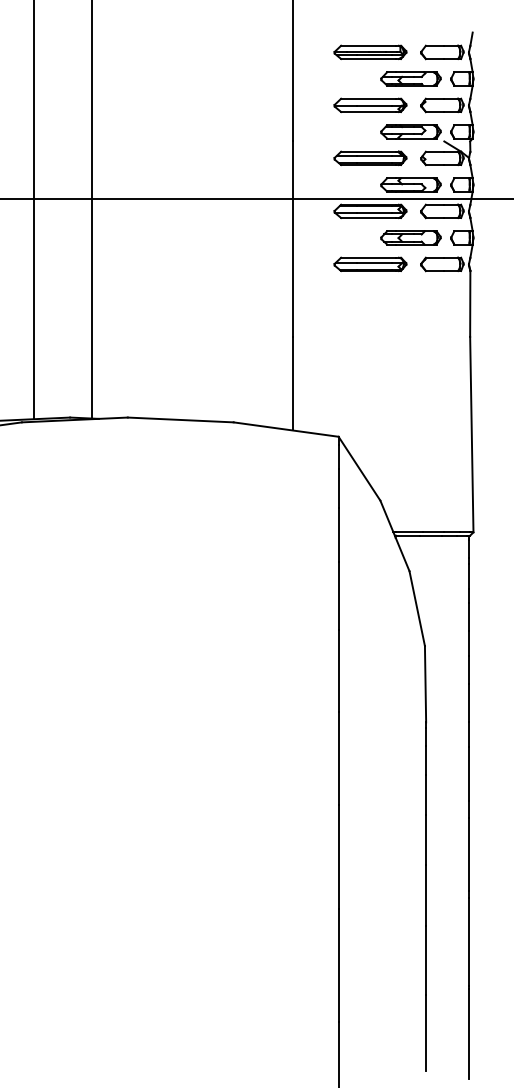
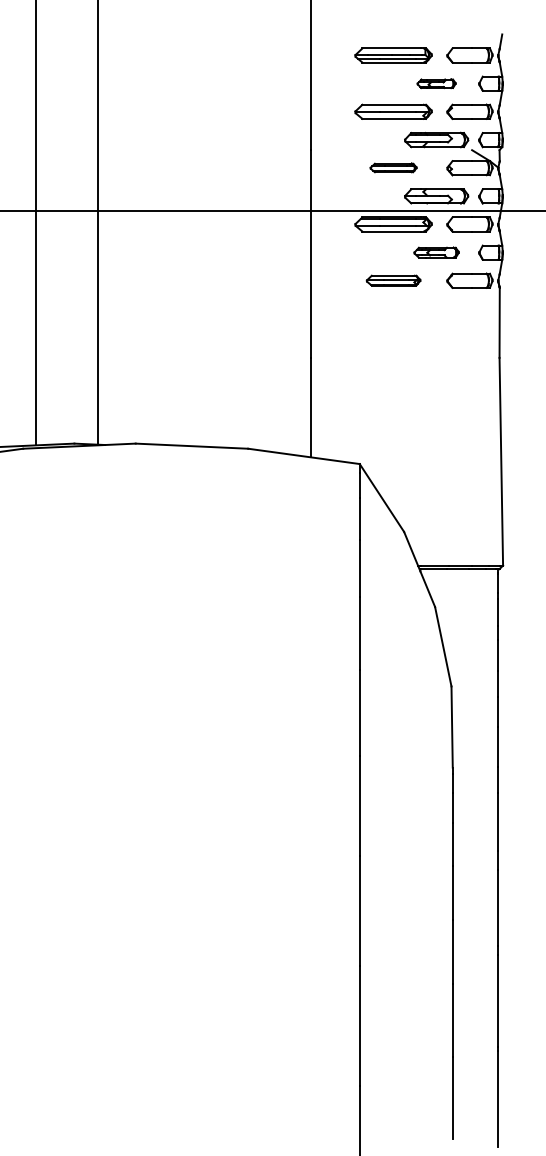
part: (410, 78) -> (436, 83), size x0.6
part: (370, 157) -> (393, 167), size x0.6
part: (410, 237) -> (436, 252), size x0.7
part: (370, 263) -> (393, 279), size x0.7

